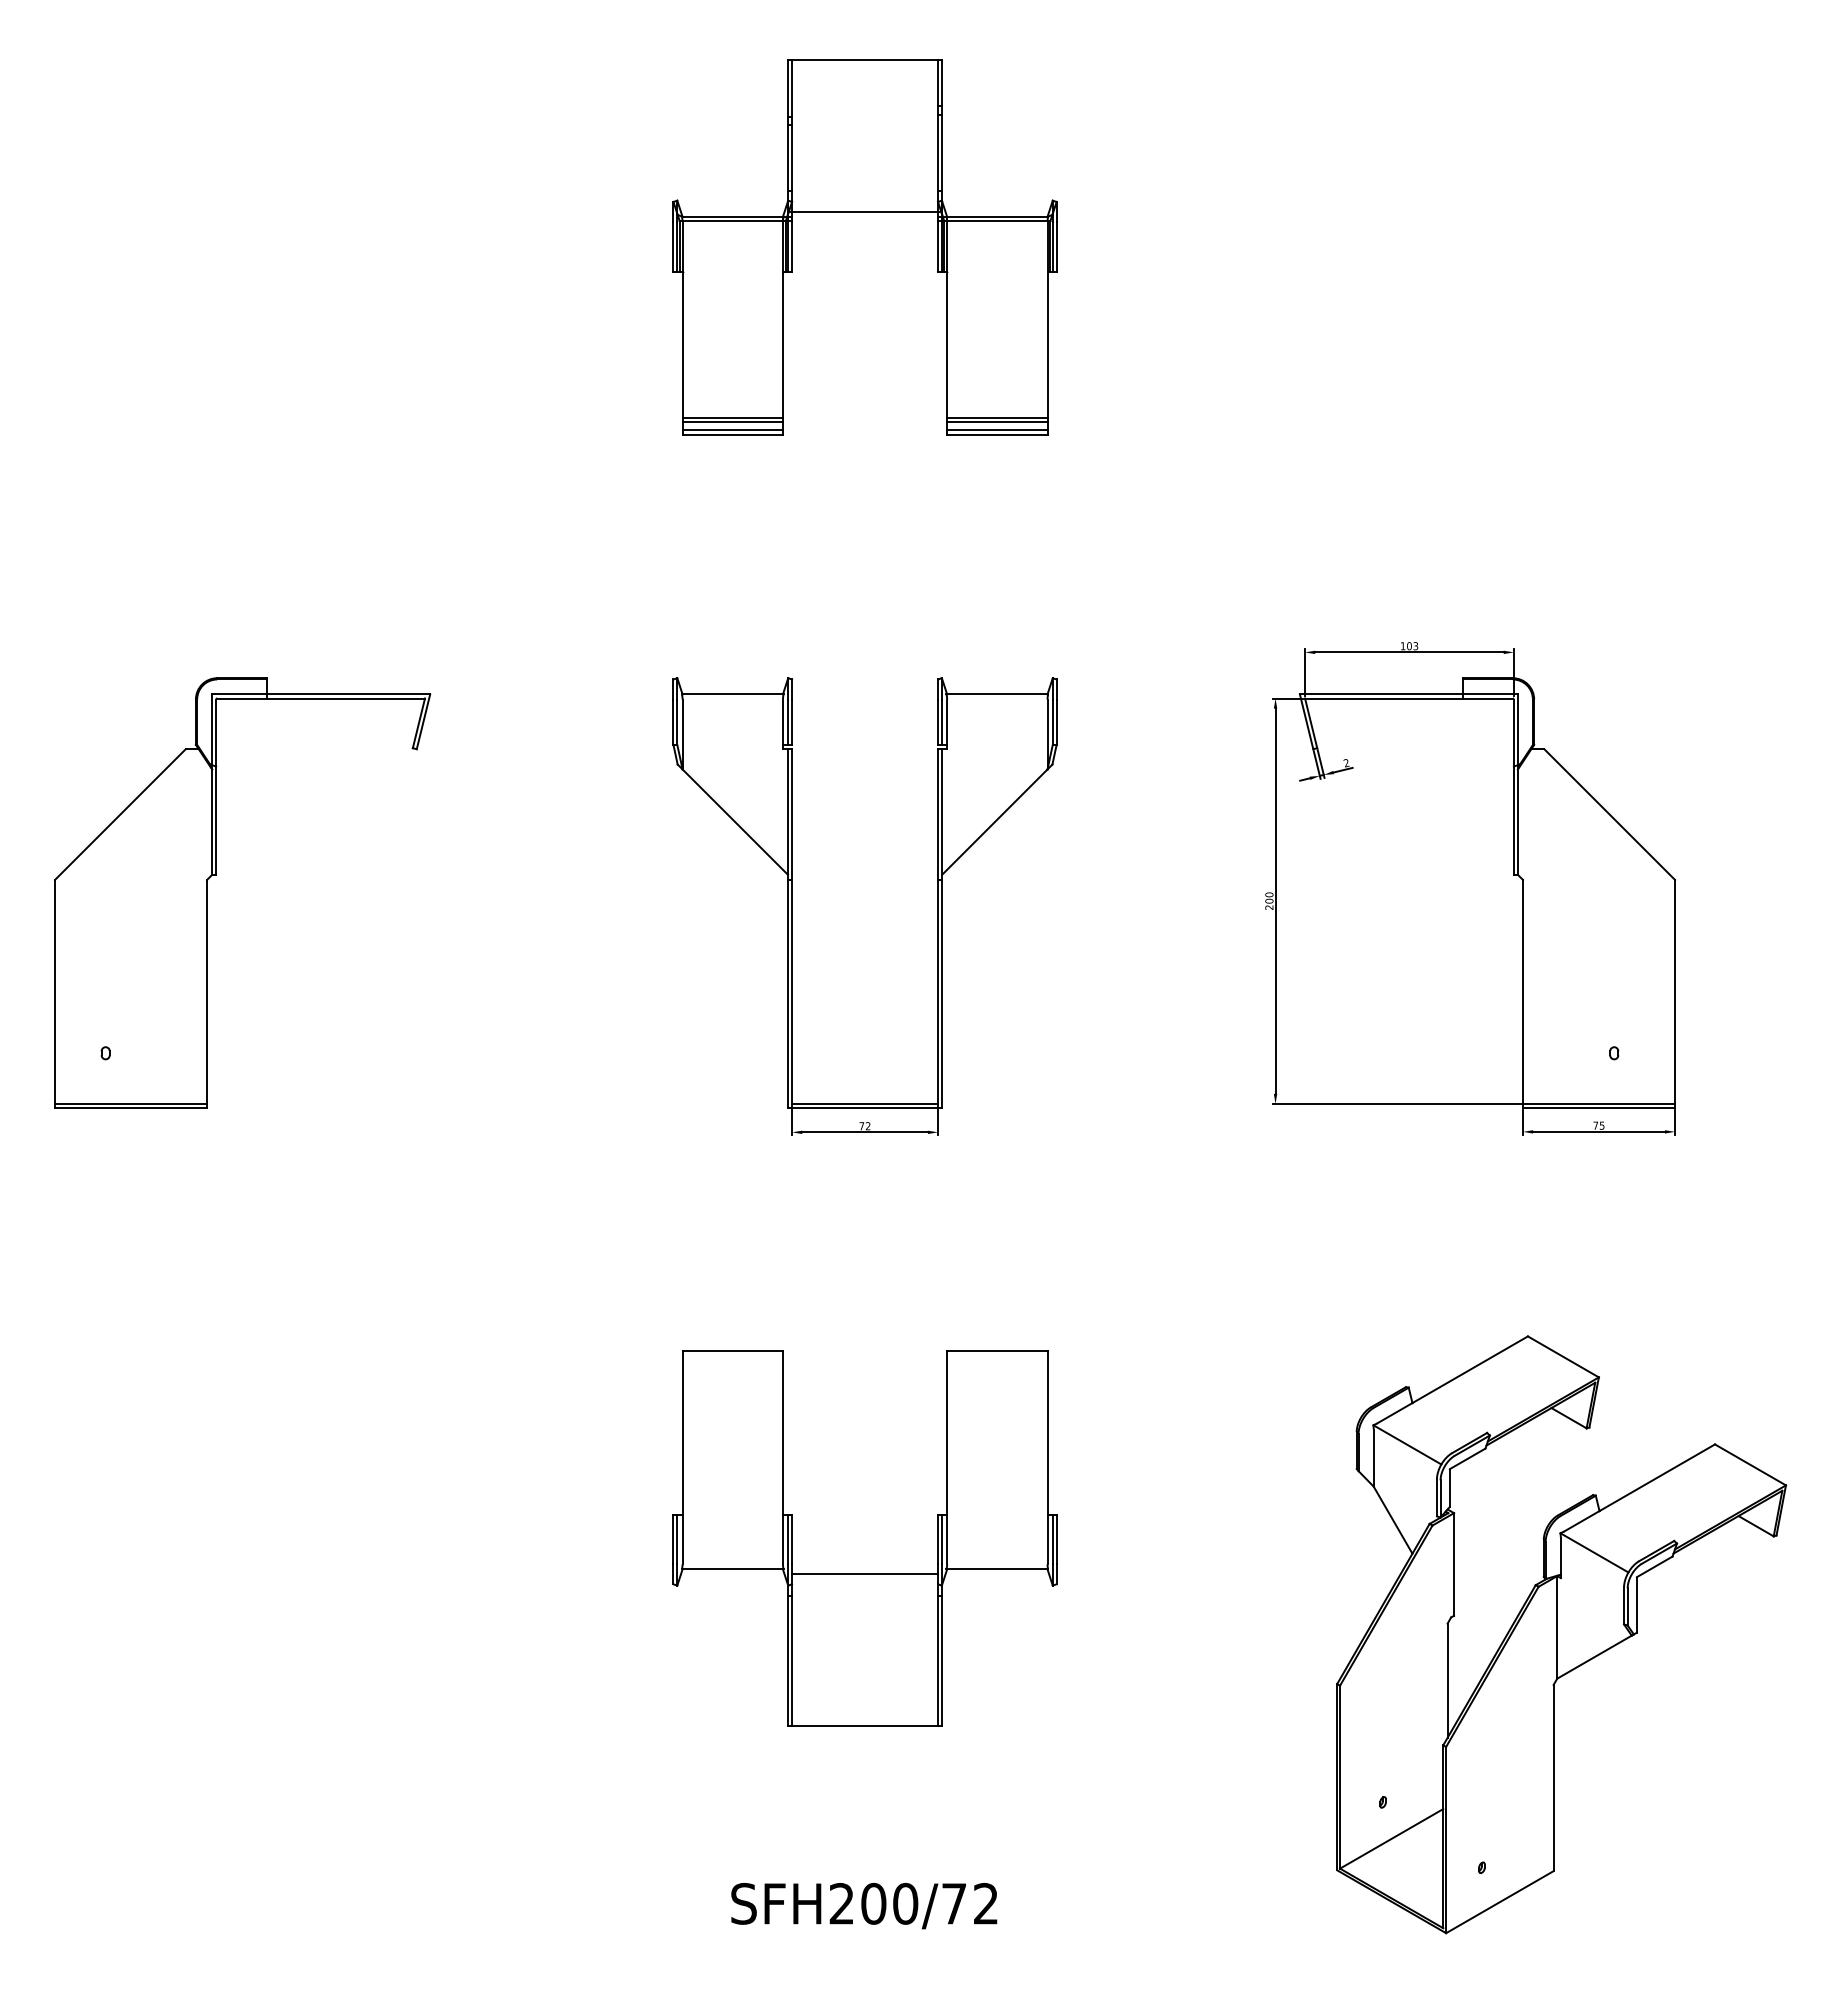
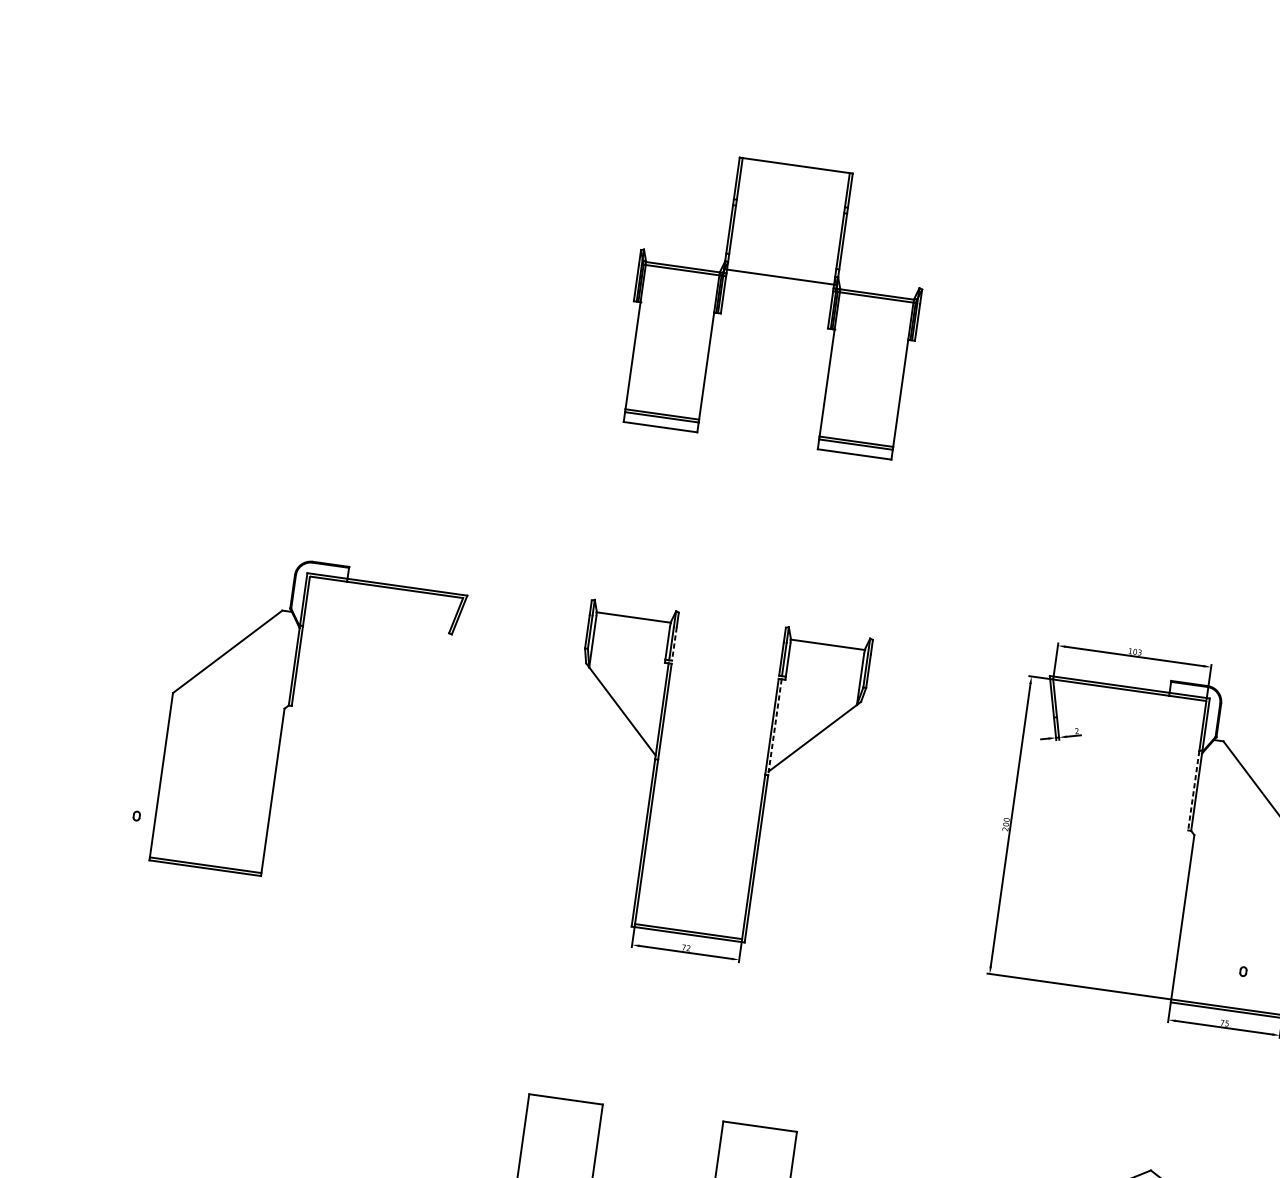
line: (732, 429) -> (660, 423), removed
line: (997, 429) -> (855, 450), removed
line: (792, 722) -> (674, 644), solid -> dashed
line: (942, 815) -> (775, 727), solid -> dashed
line: (1513, 821) -> (1193, 791), solid -> dashed
part: (216, 875) -> (291, 706), moved

